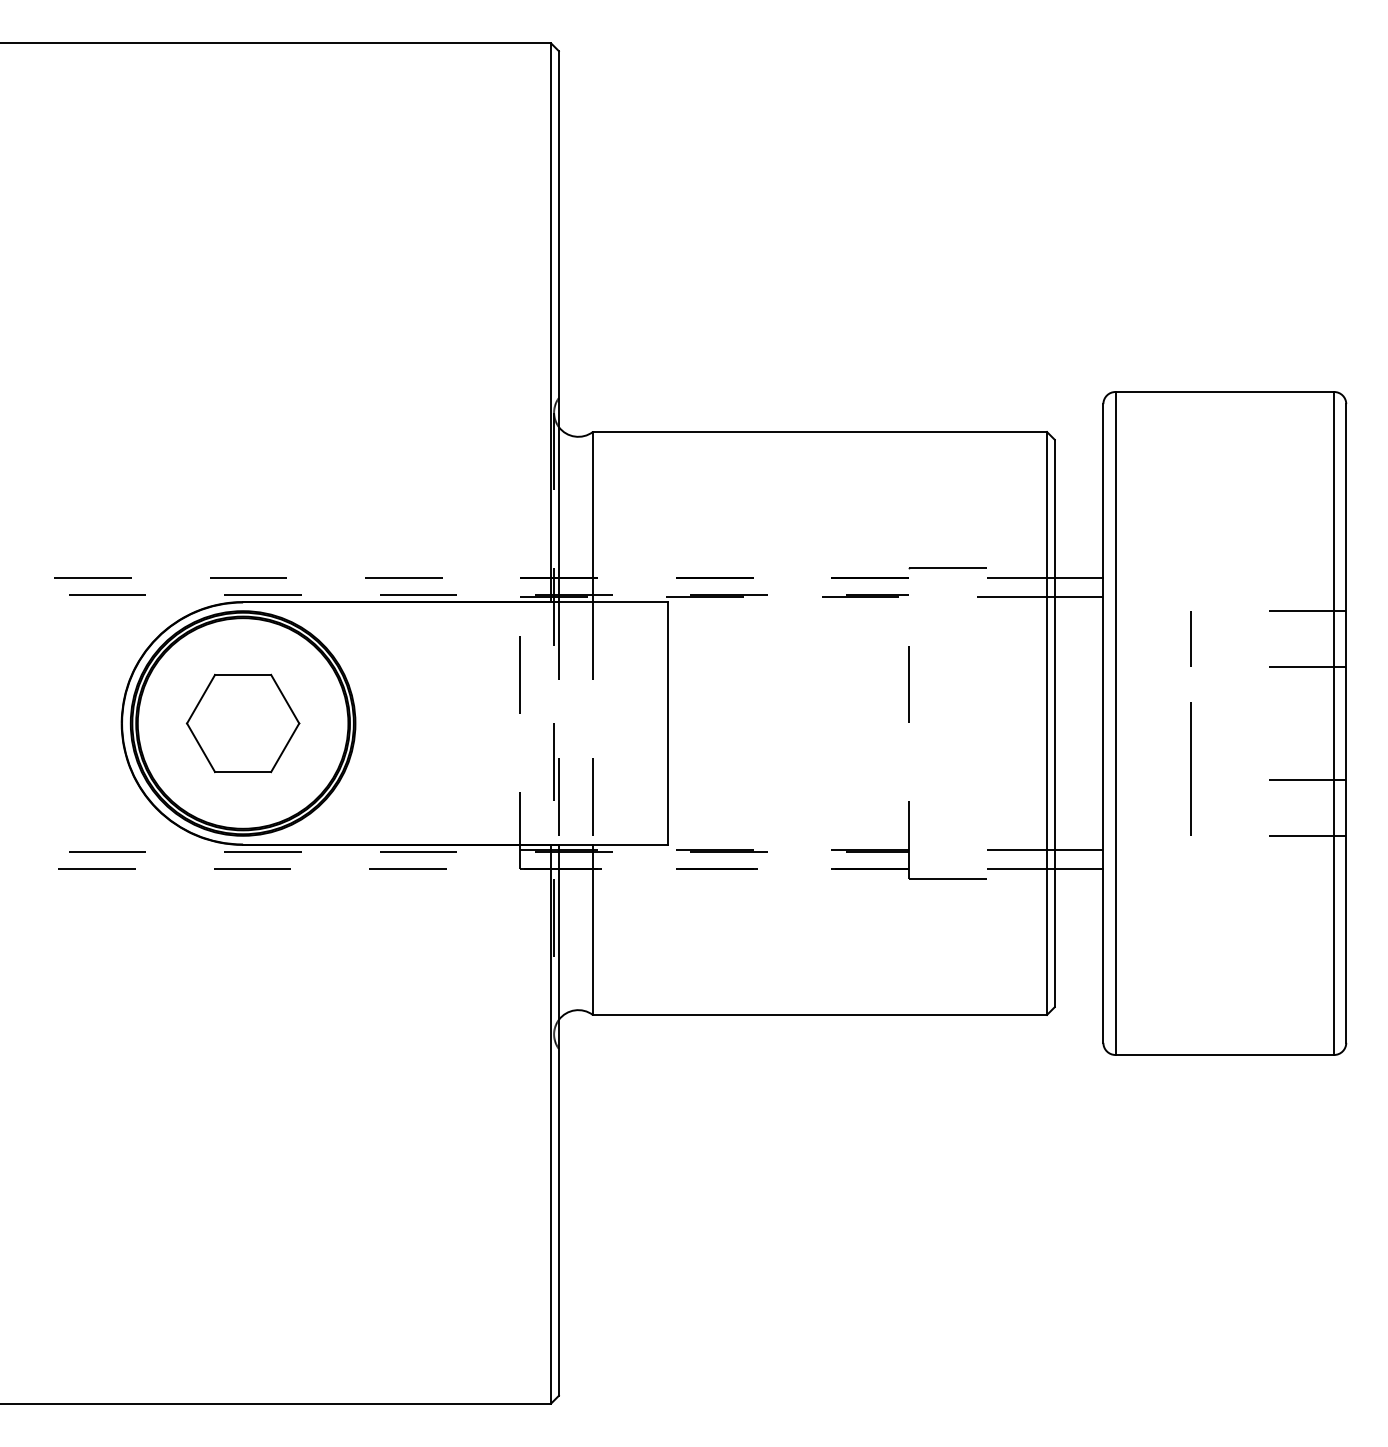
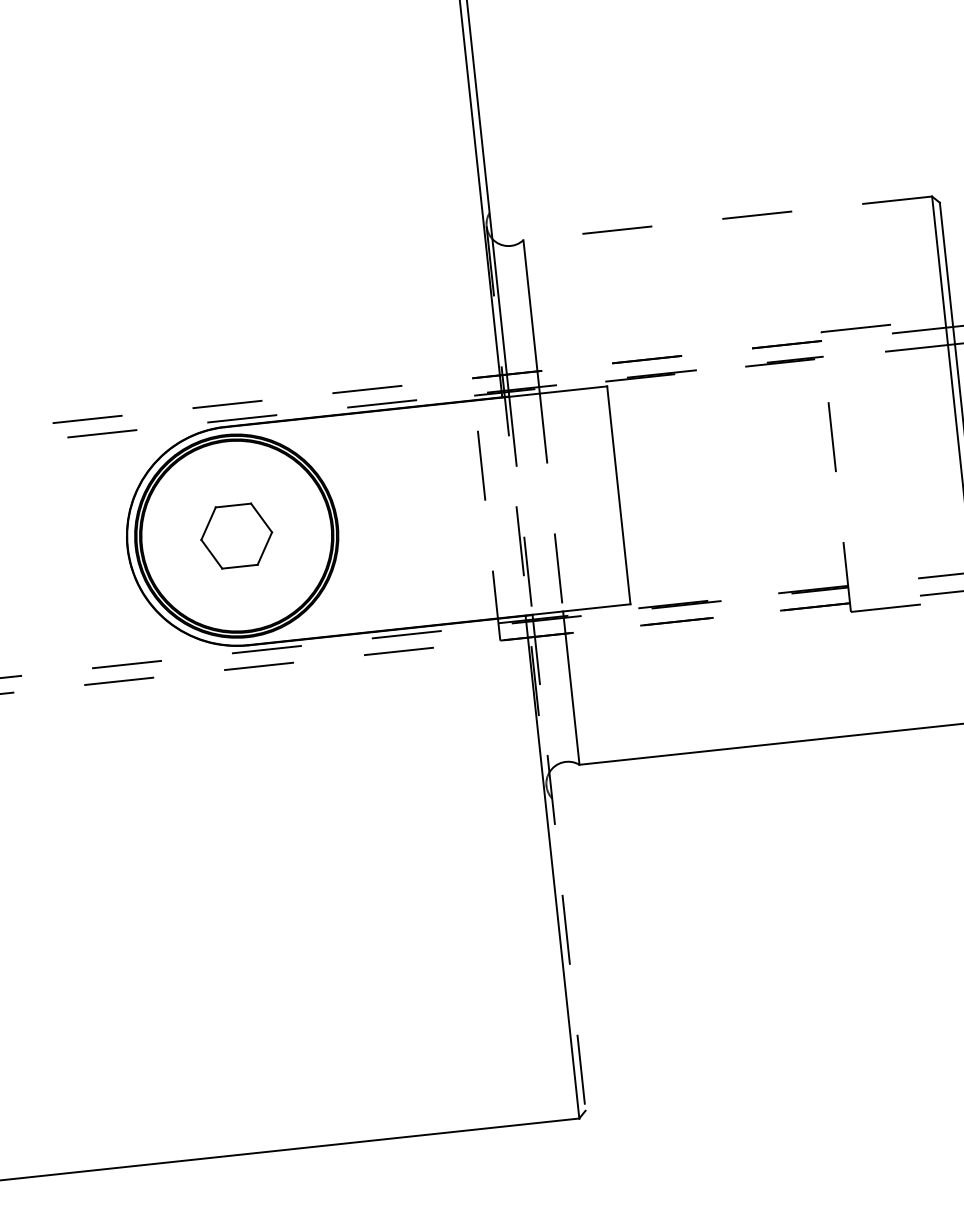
line: (819, 432) -> (727, 218), solid -> dashed
part: (242, 723) -> (236, 536), size x0.7
line: (558, 1120) -> (558, 863), solid -> dashed

